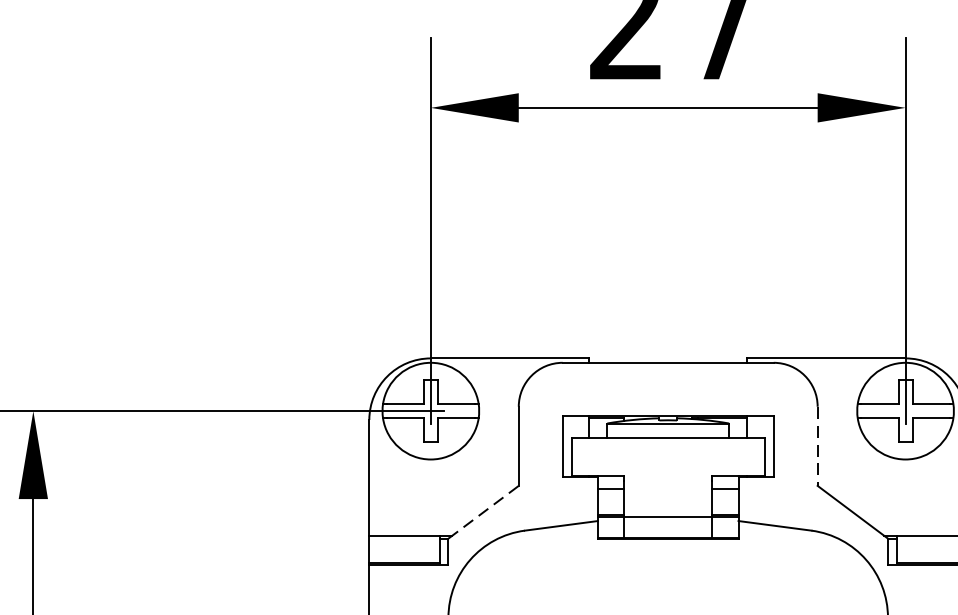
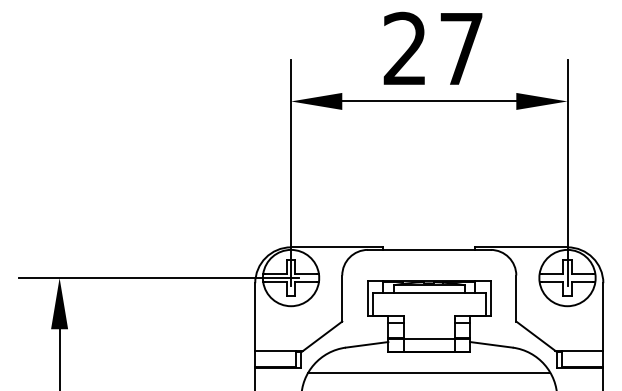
line: (817, 447) -> (516, 299), dashed -> solid
line: (483, 511) -> (321, 336), dashed -> solid
line: (668, 573) -> (429, 372), added

